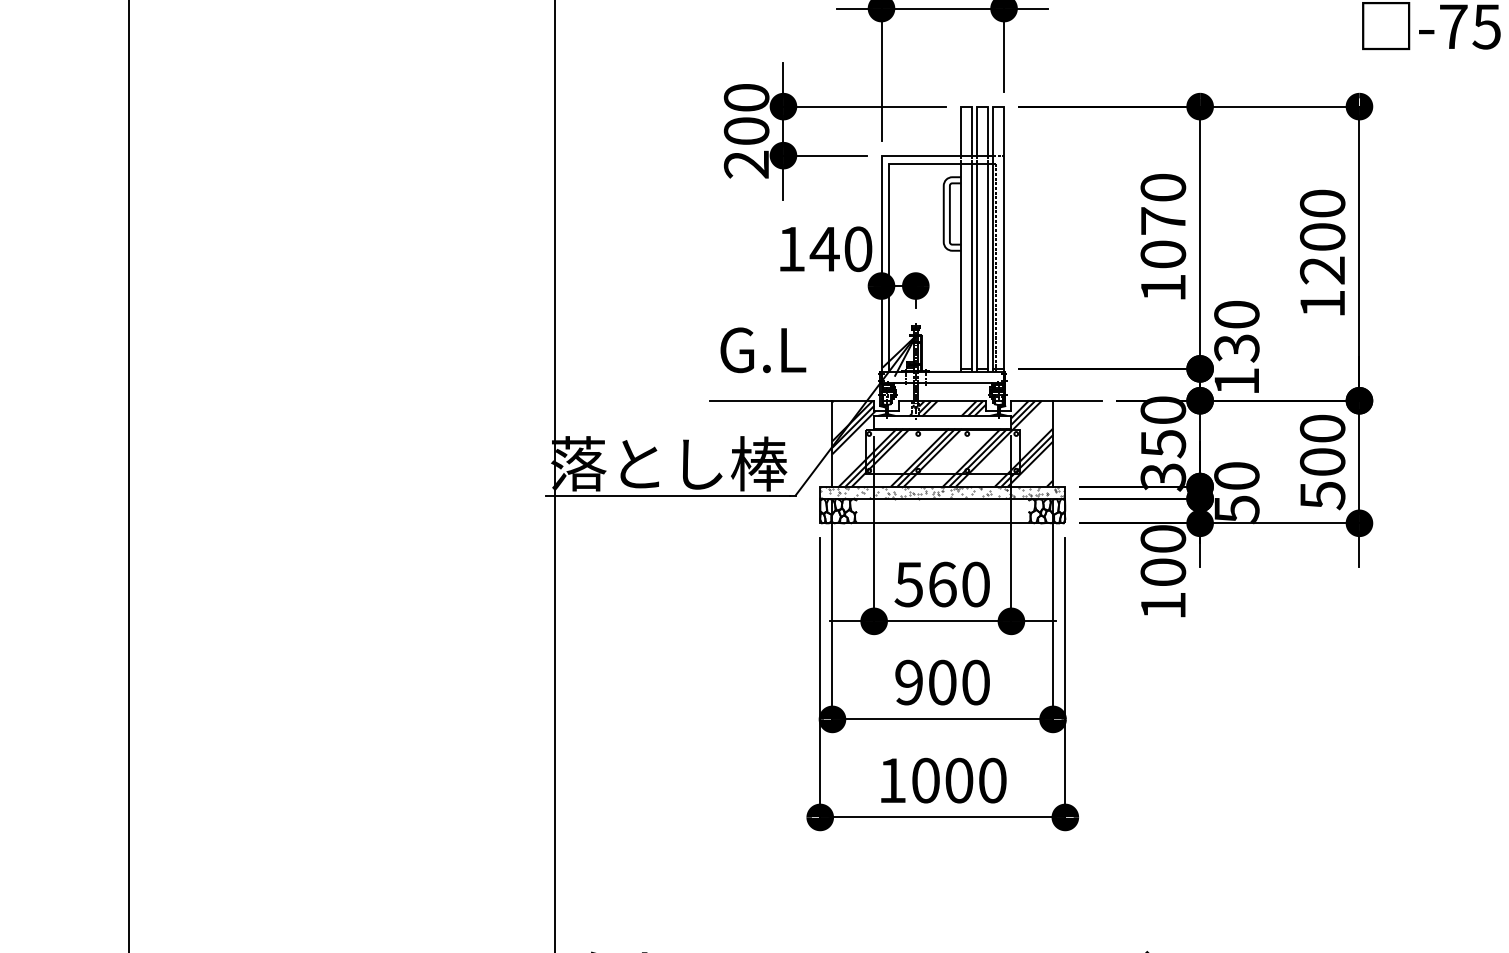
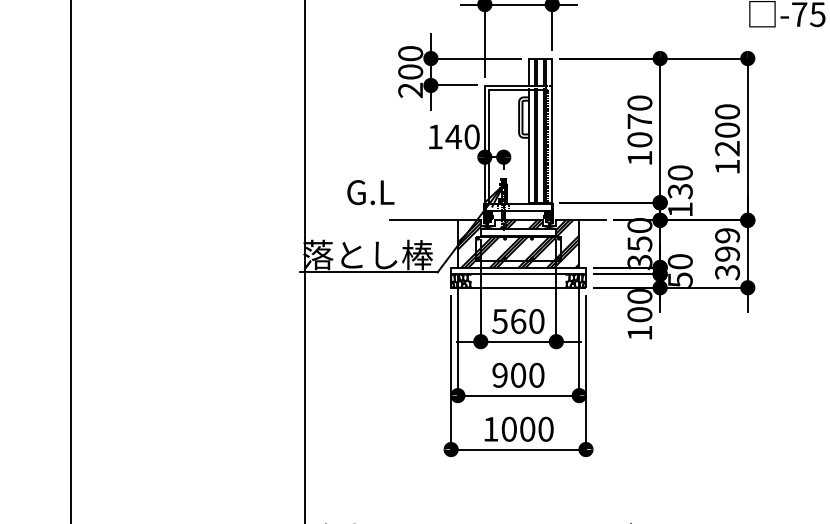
text: (762, 350) -> (370, 192), moved
text: (1322, 461) -> (727, 253), 500 -> 399
hatch: (942, 491) -> (518, 270), removed

